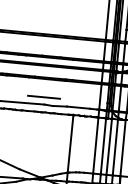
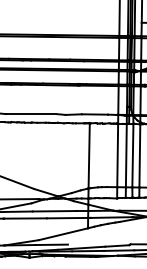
line: (44, 96) -> (55, 105), removed

